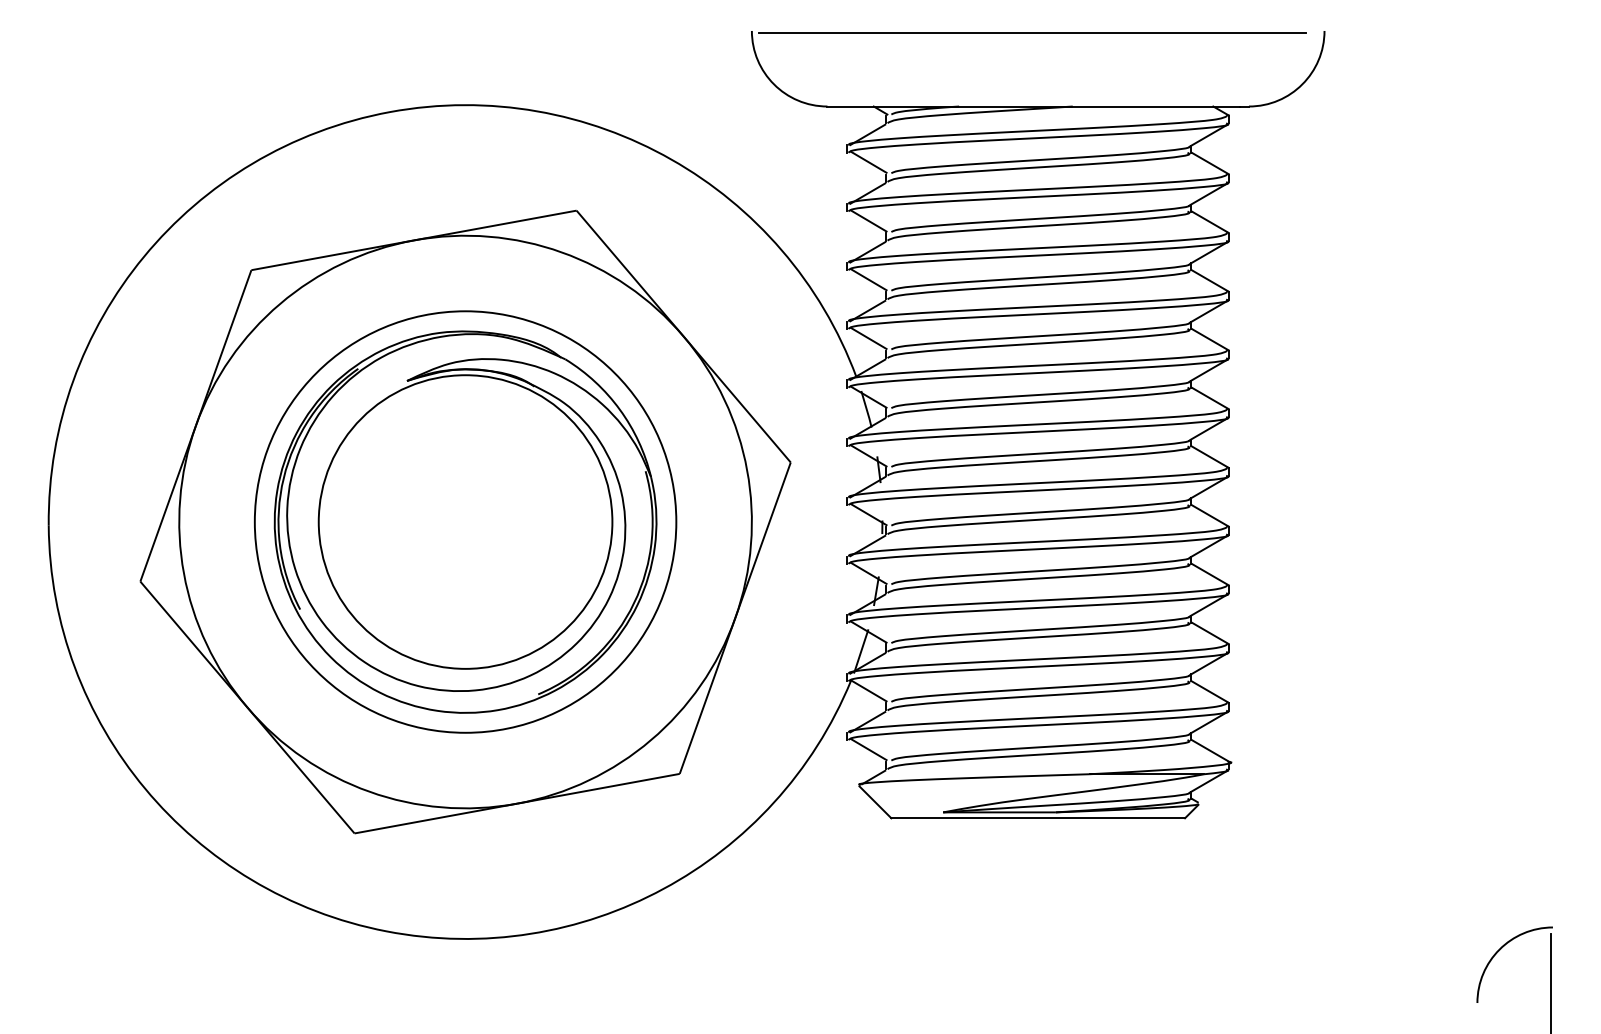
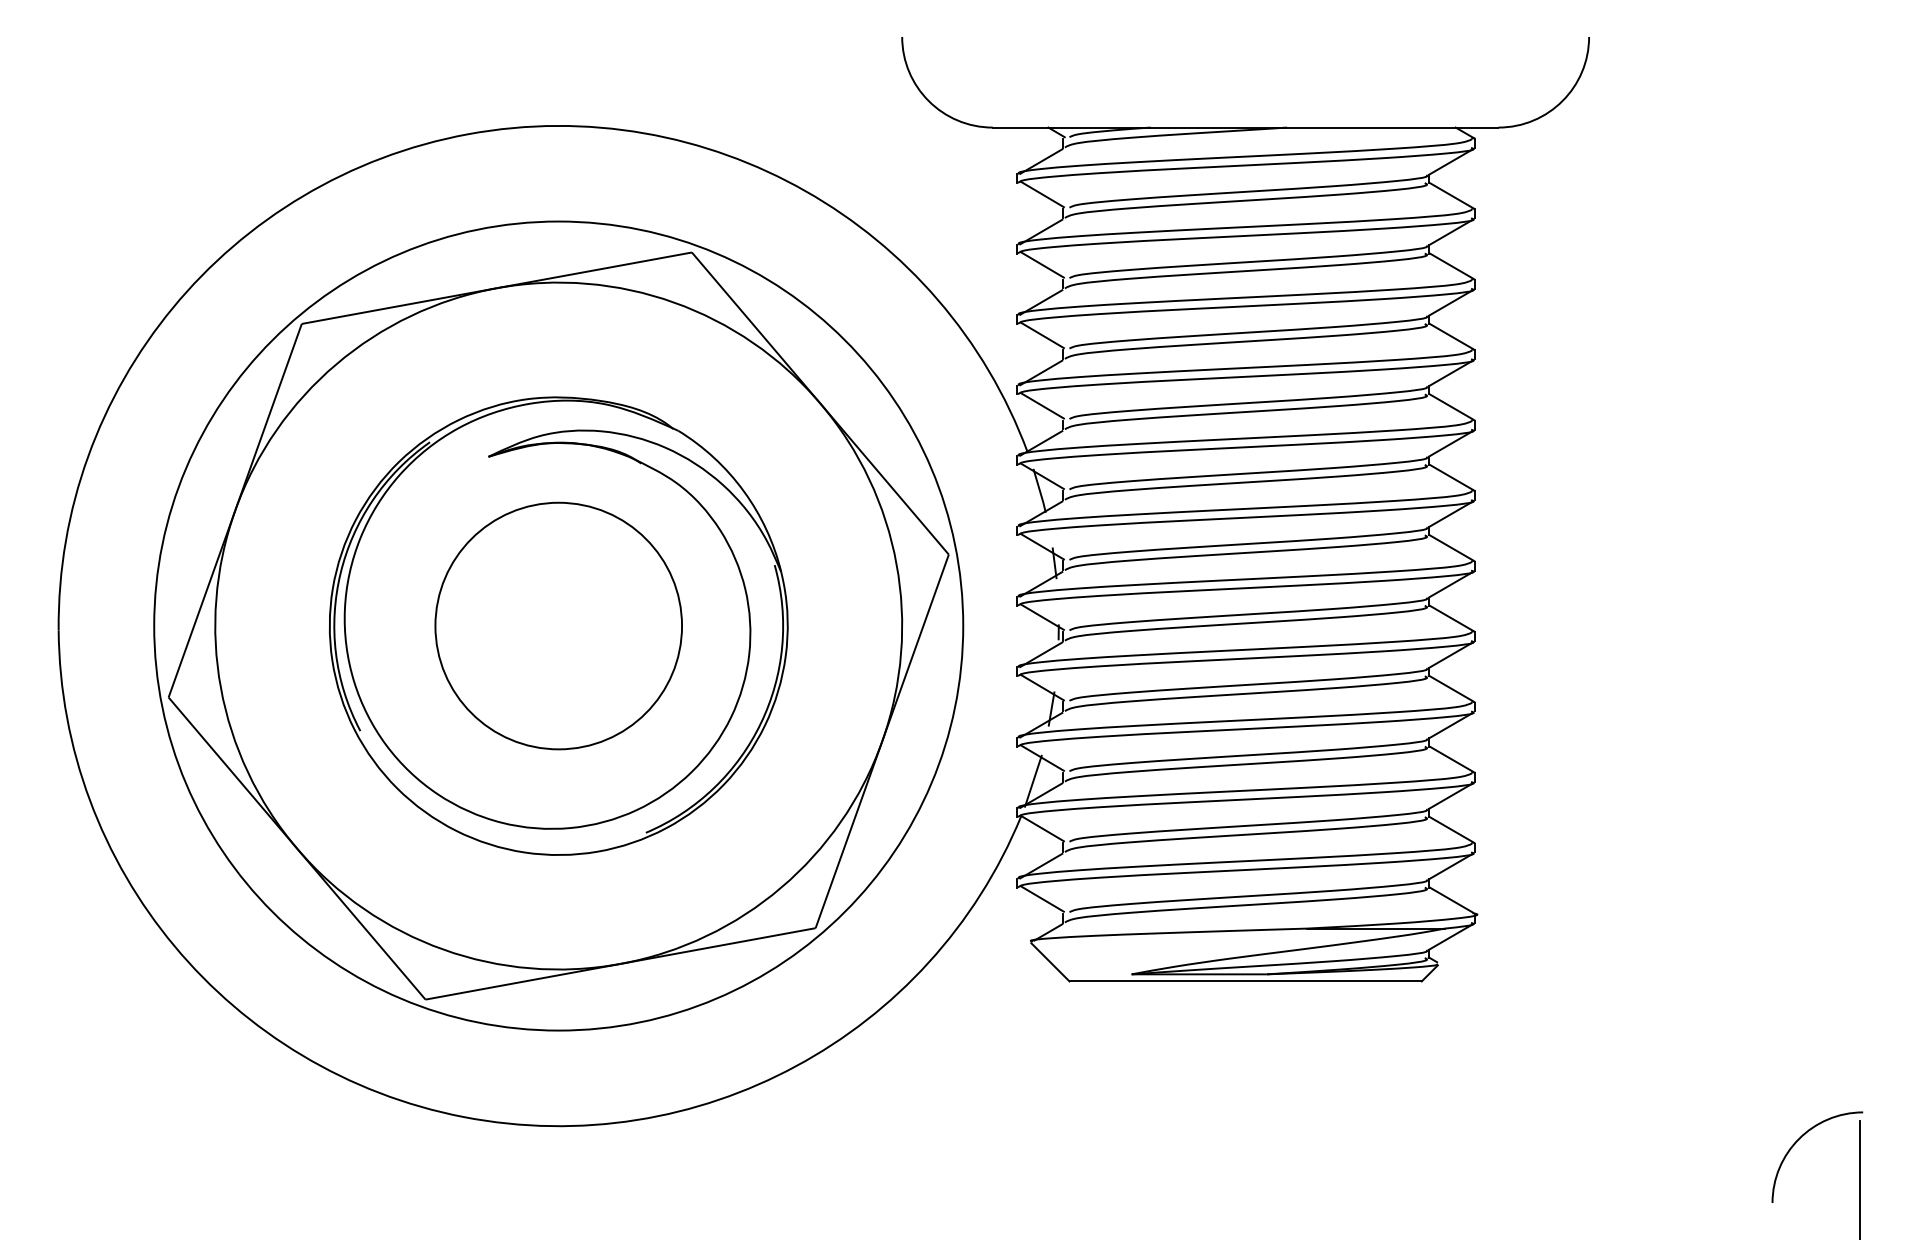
line: (1031, 33) -> (1237, 39), removed
circle: (465, 521) -> (558, 625), size x0.7
circle: (465, 521) -> (558, 625), size x1.6

